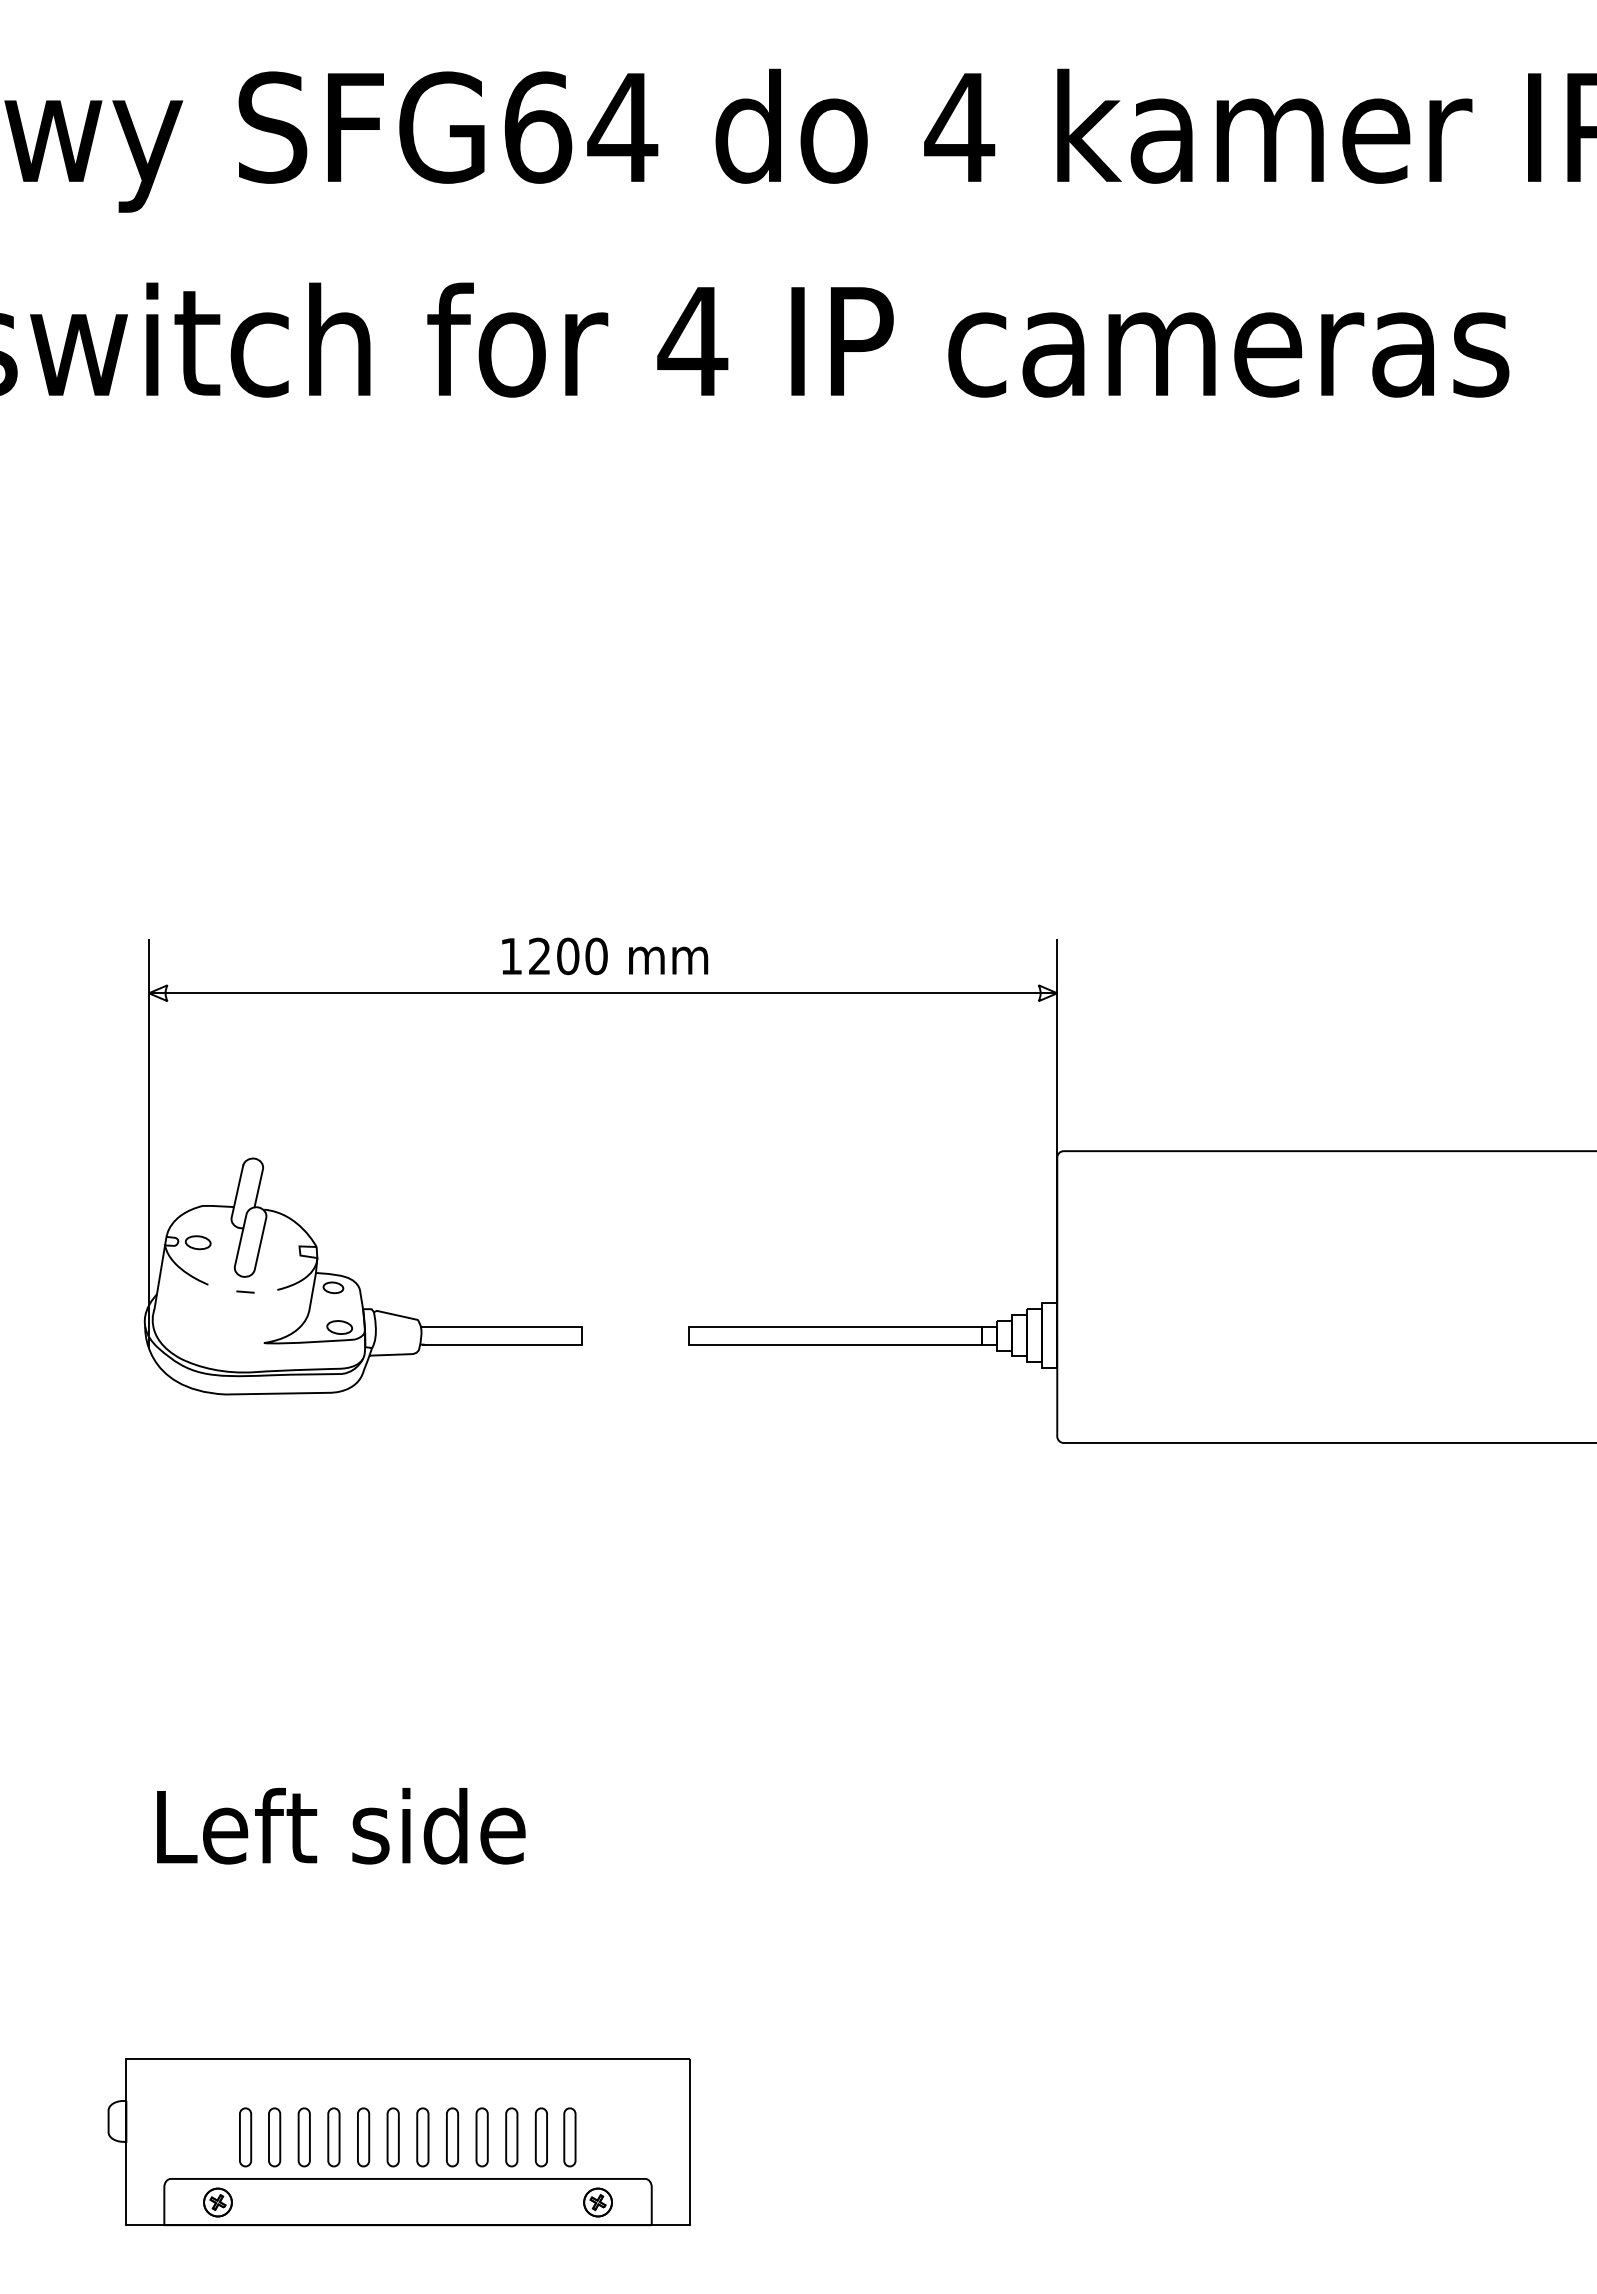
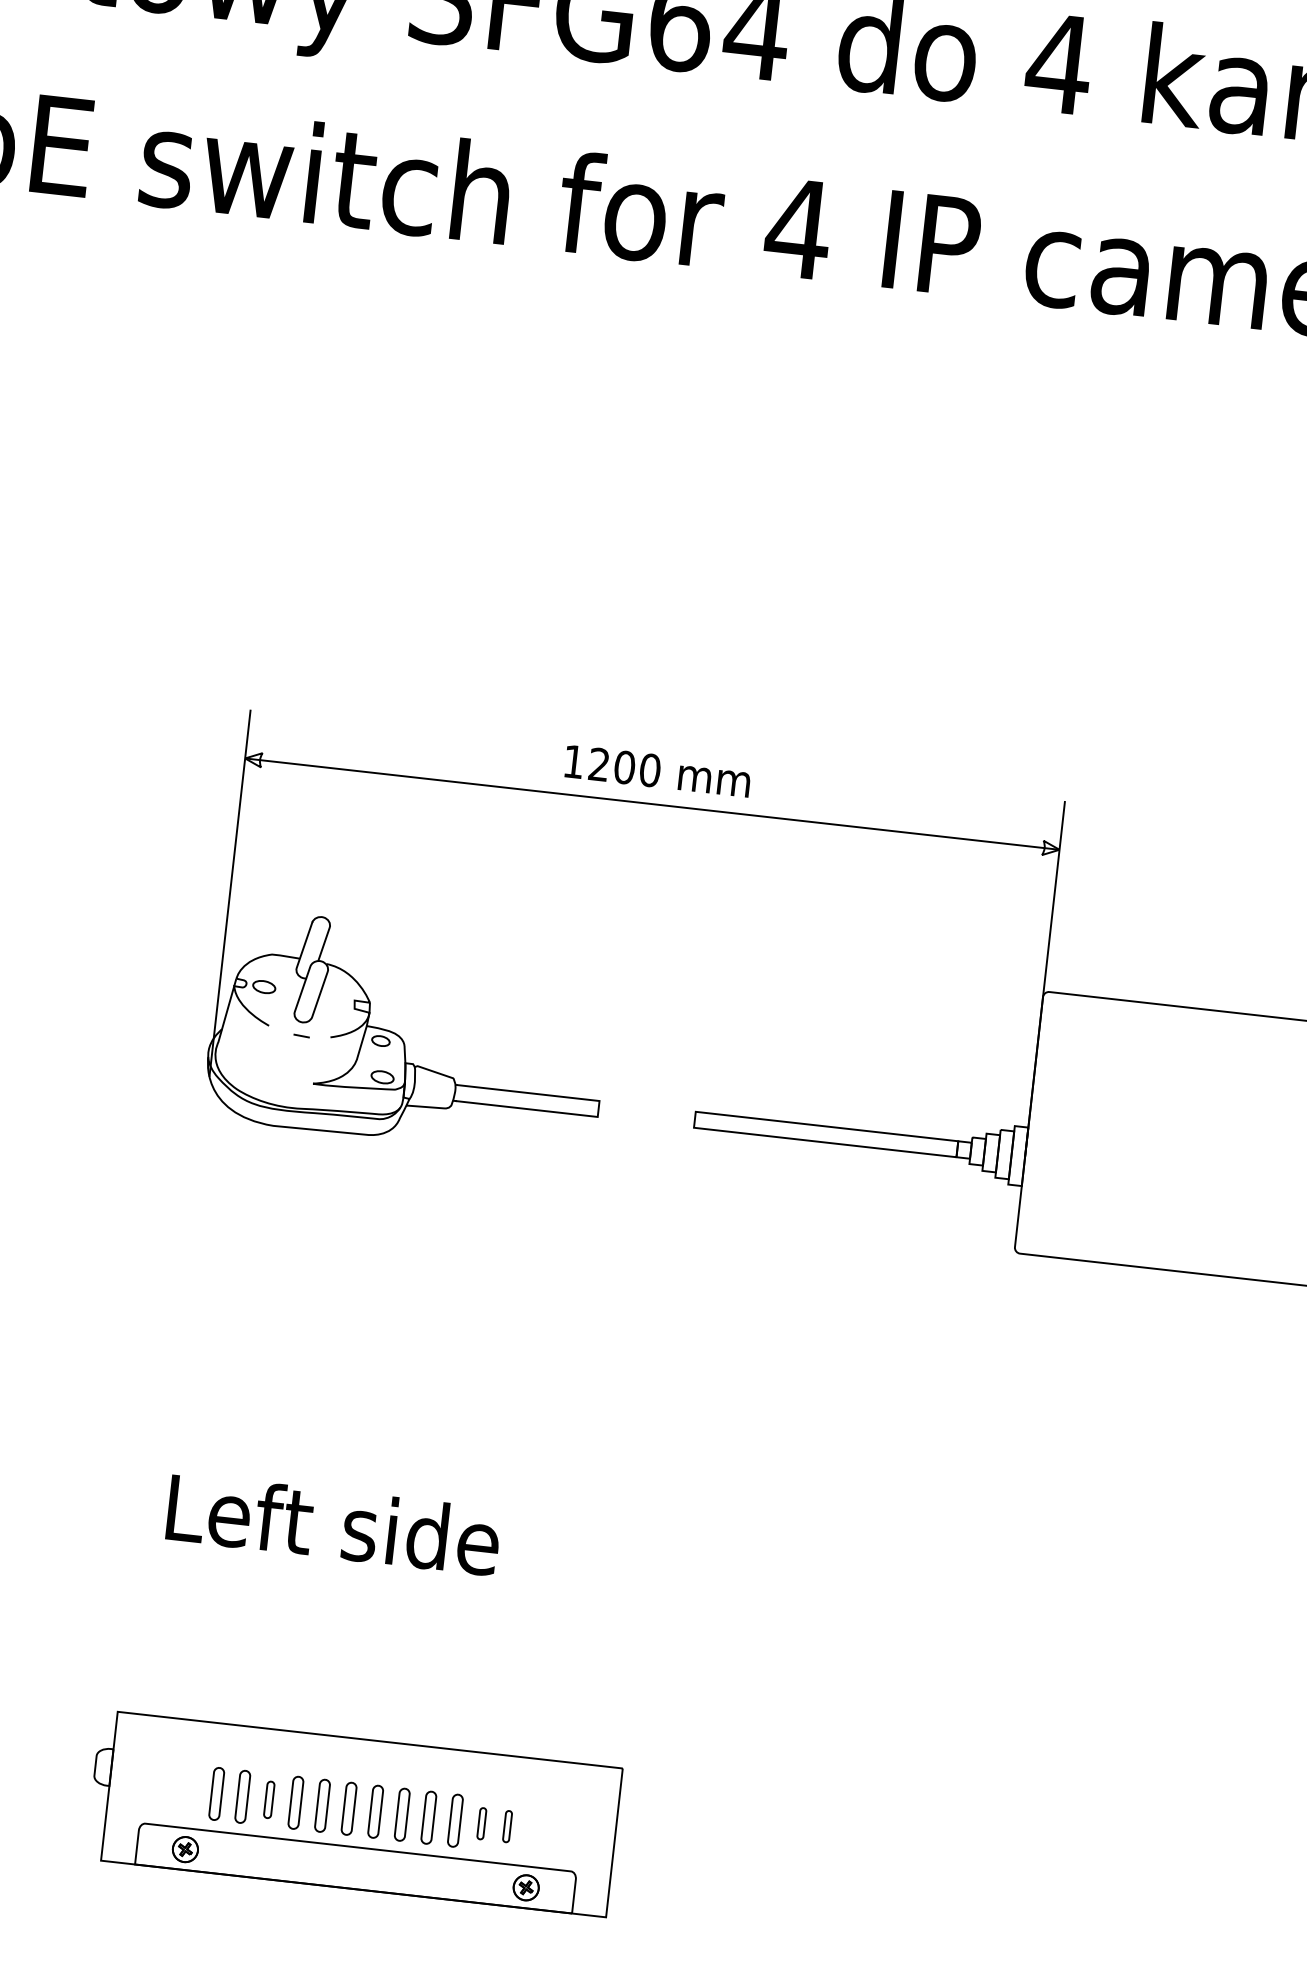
part: (303, 2137) -> (268, 1799), size x0.7
part: (540, 2137) -> (481, 1823), size x0.6
part: (569, 2137) -> (507, 1826), size x0.6

